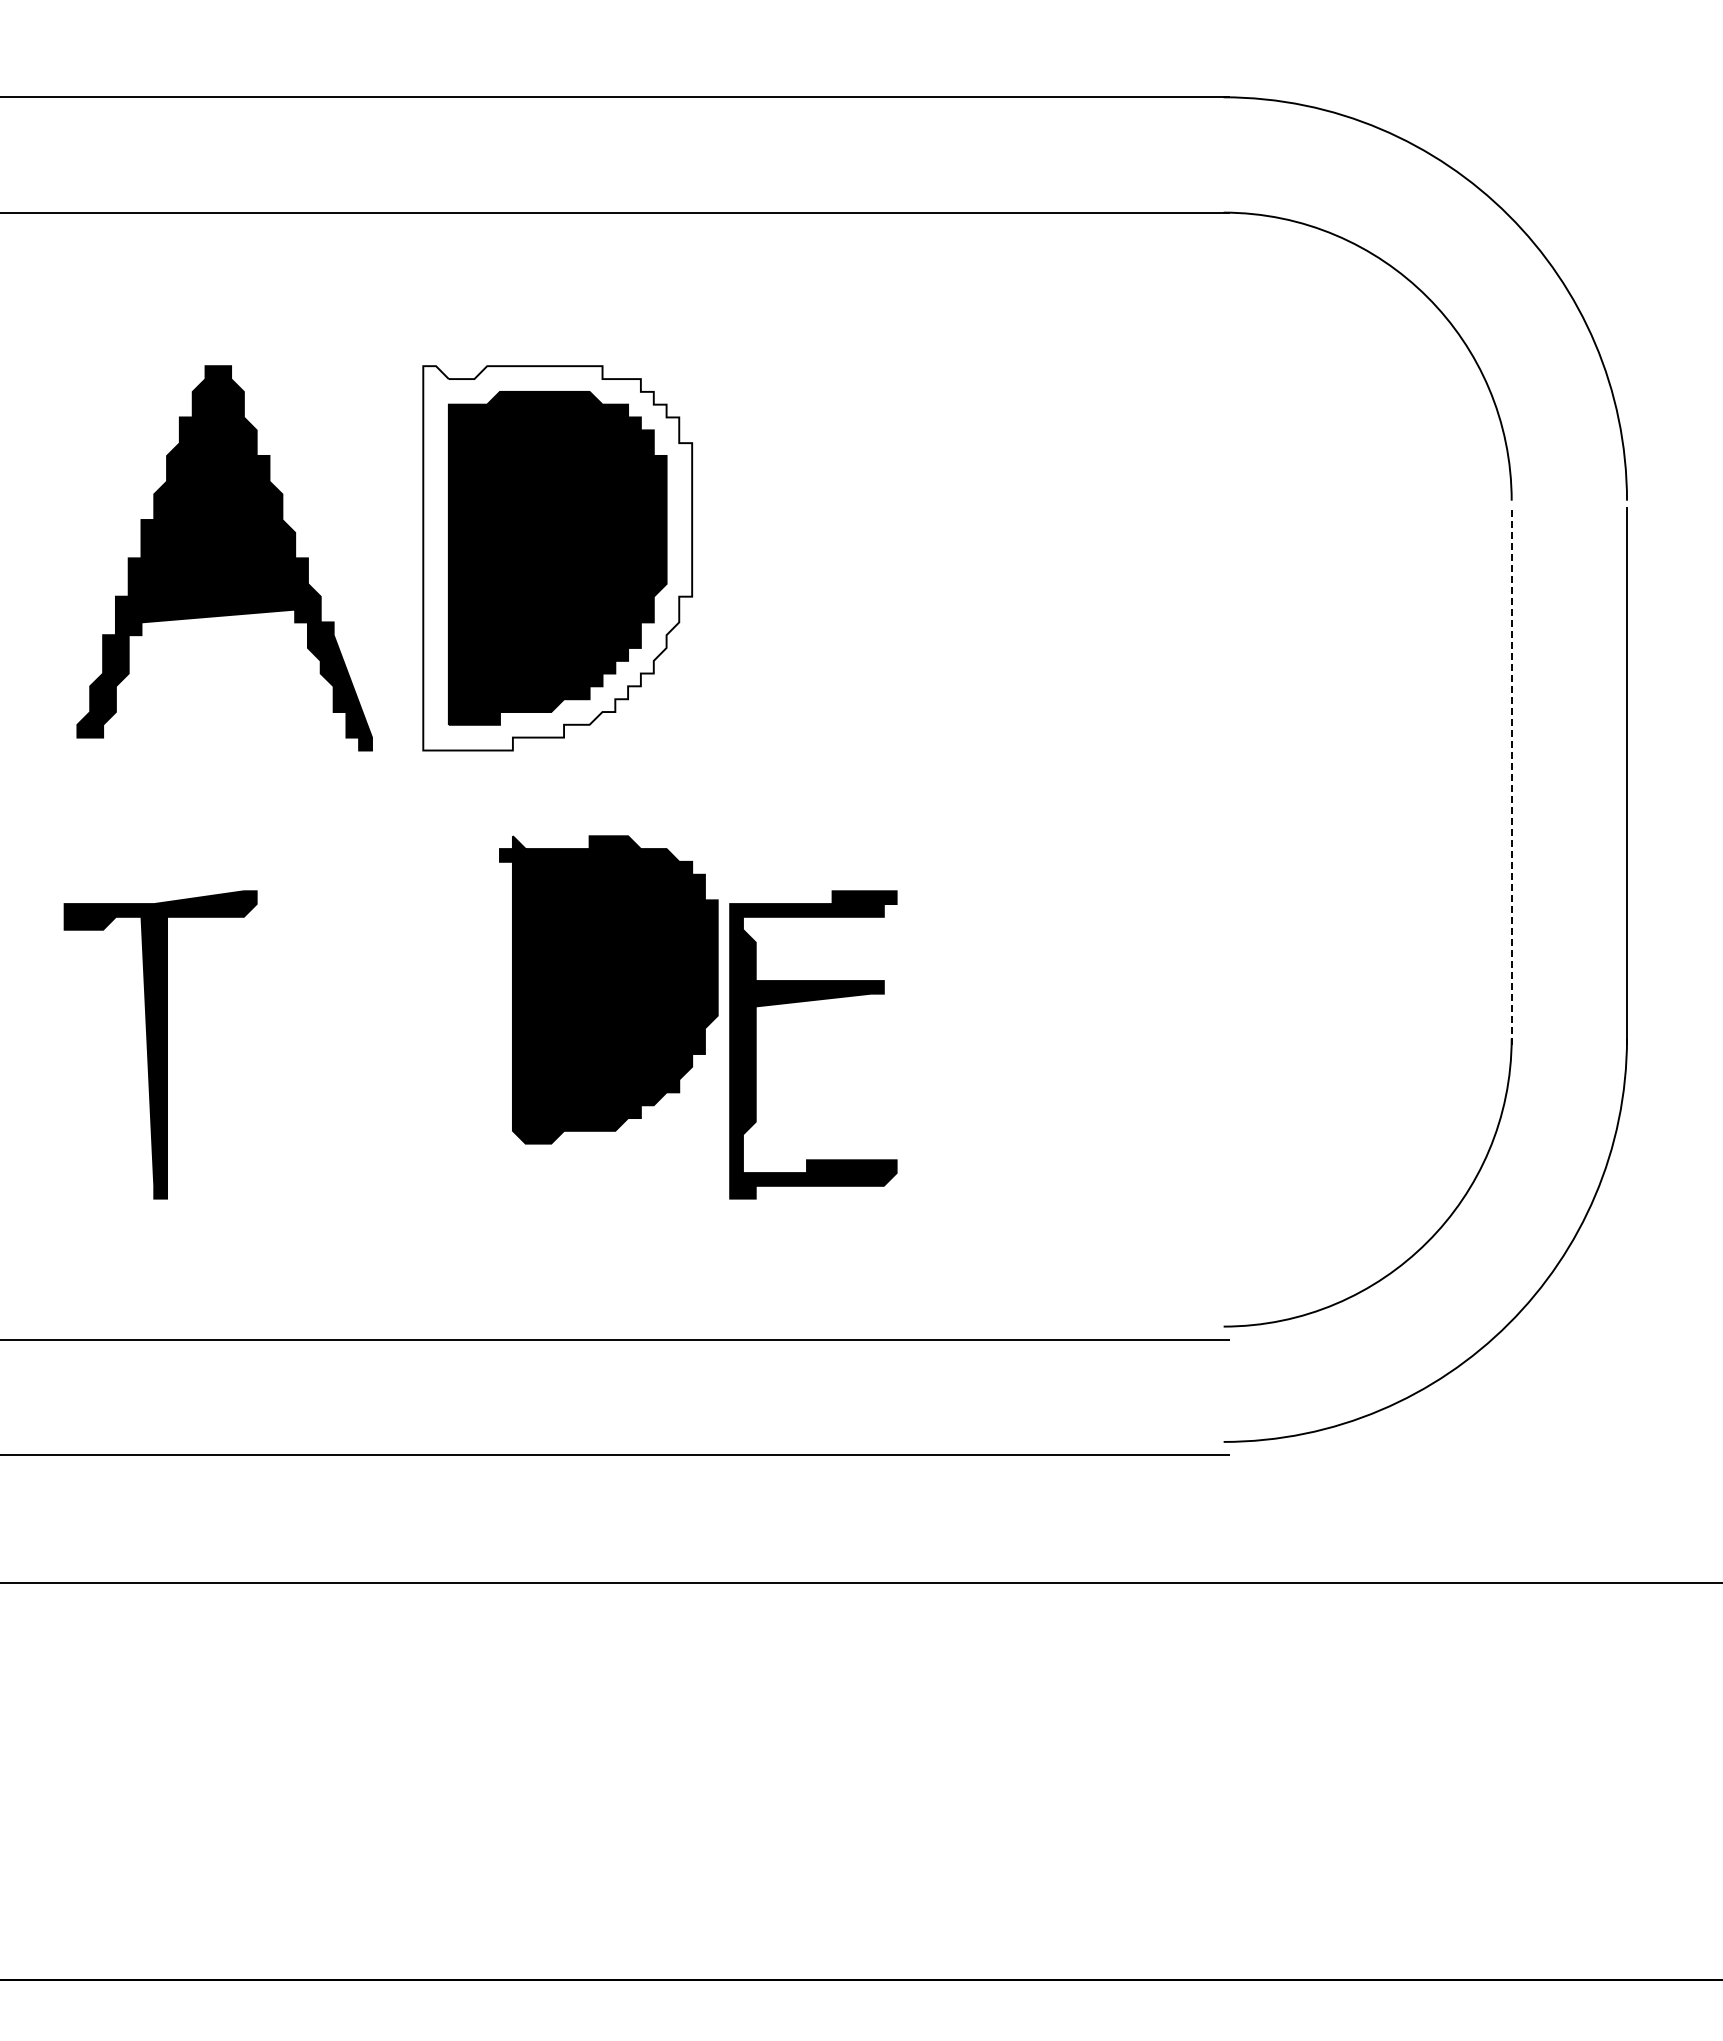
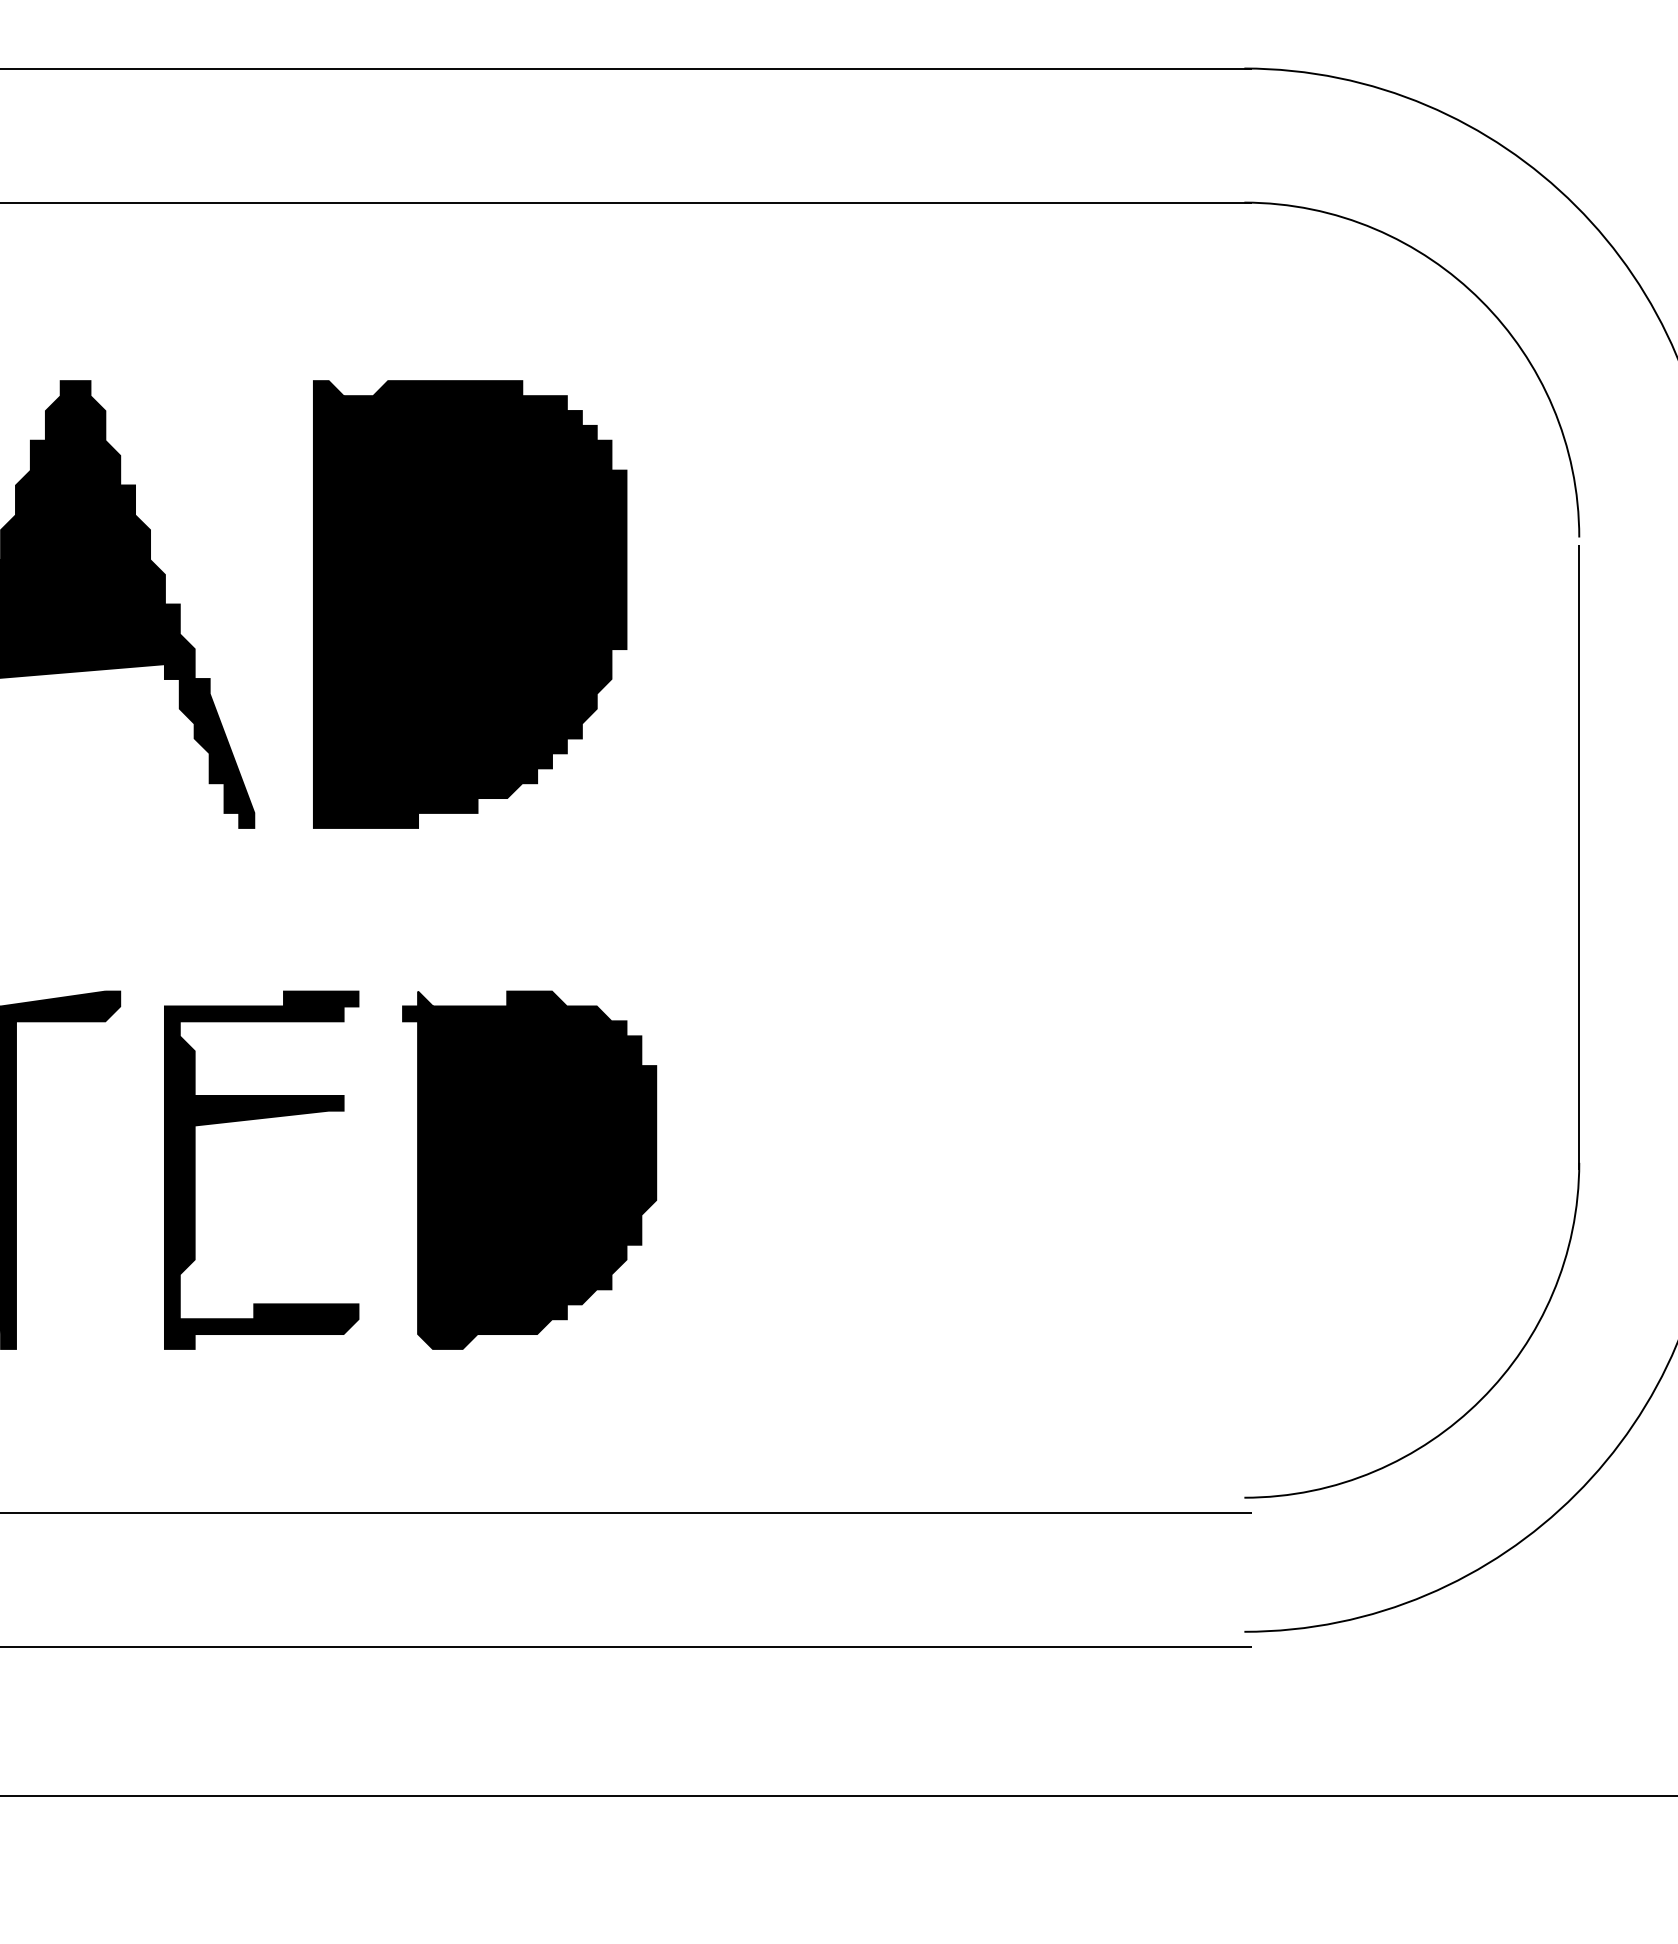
fill: (557, 558) -> (469, 604), added
line: (1511, 776) -> (1579, 858), dashed -> solid
part: (608, 989) -> (529, 1169), moved
part: (812, 1001) -> (260, 1119), moved

